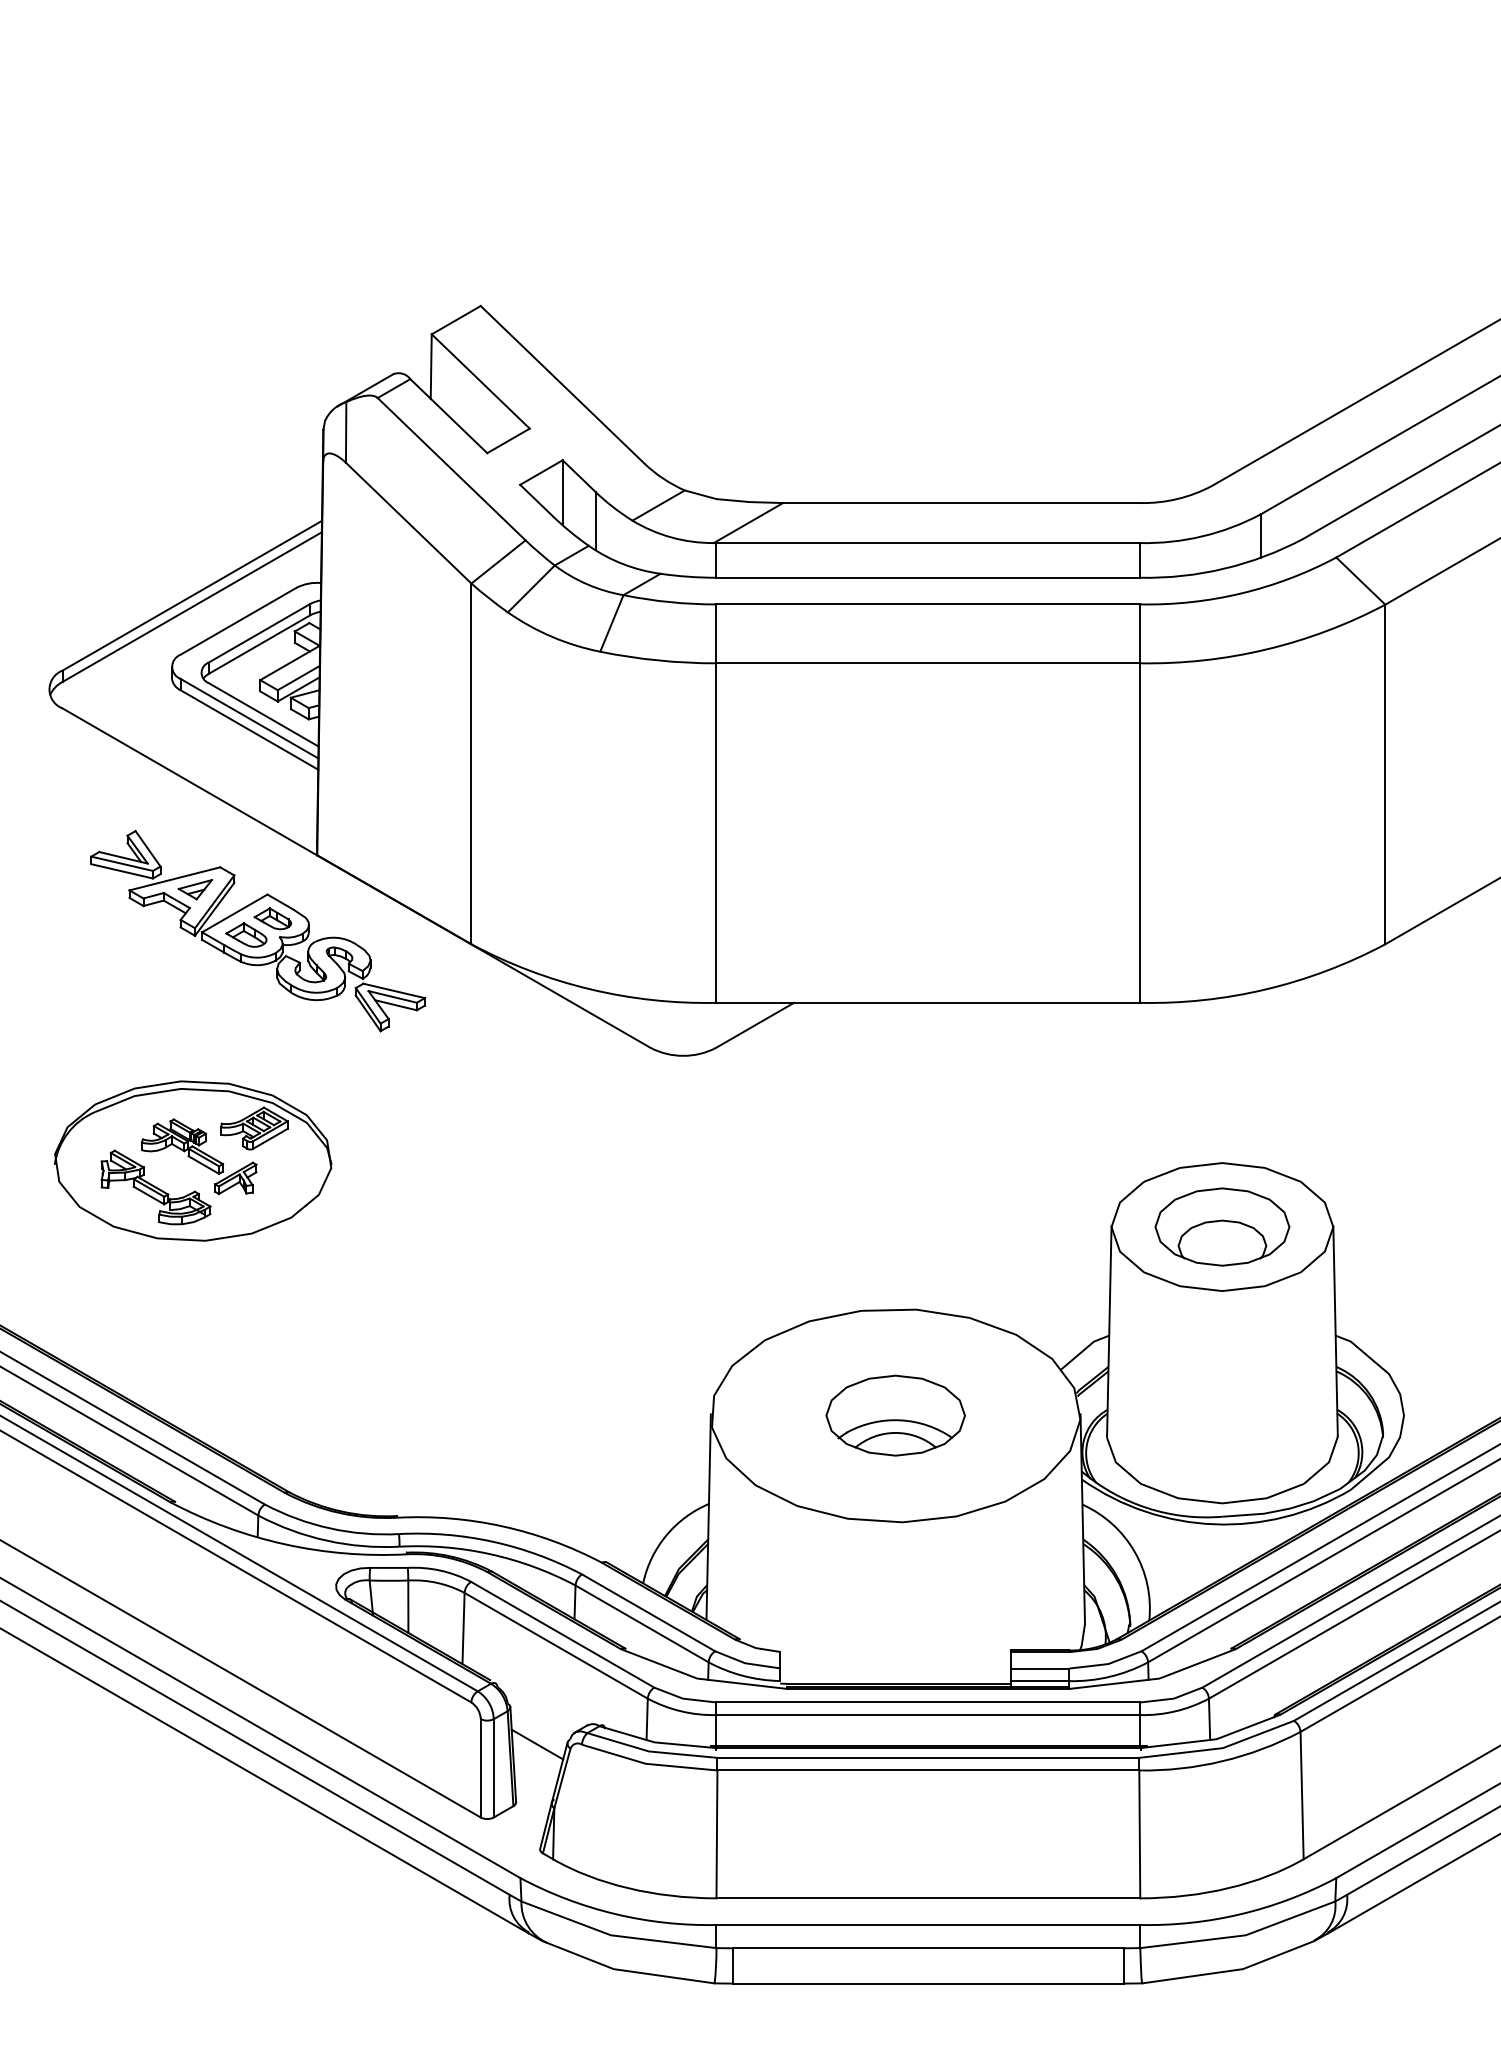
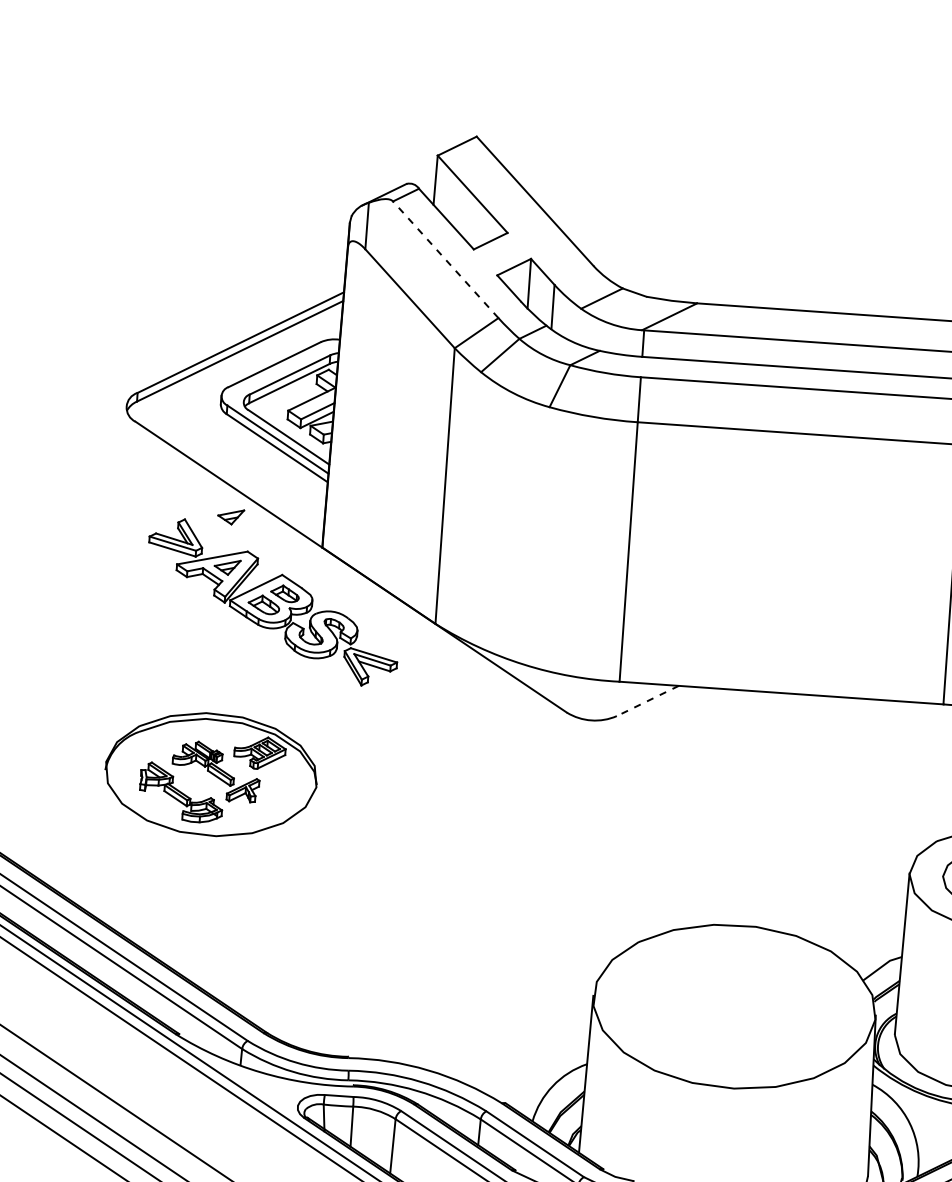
line: (451, 469) -> (445, 260), solid -> dashed
part: (194, 823) -> (230, 516), added
line: (754, 1025) -> (647, 701), solid -> dashed
part: (895, 1415) -> (734, 1006), removed

